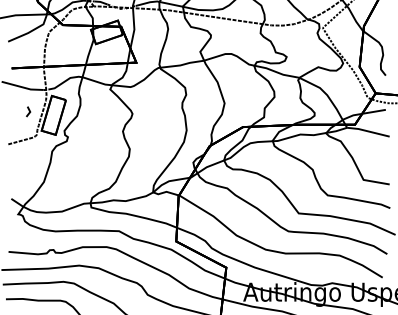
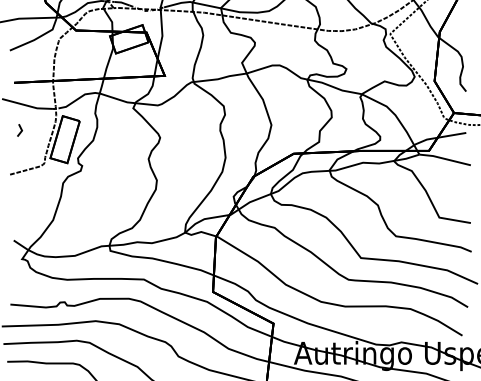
line: (28, 110) -> (19, 128), moved

